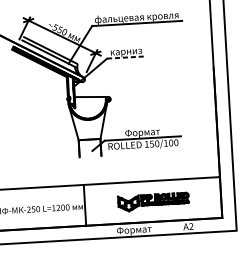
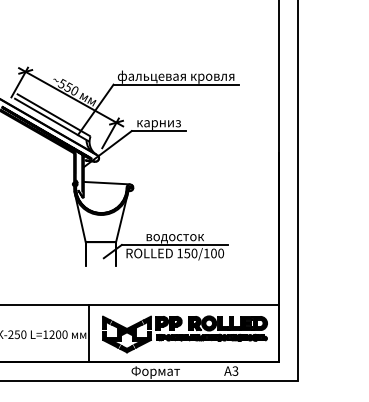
line: (127, 57) -> (159, 131), dashed -> solid
text: (142, 133) -> (174, 237), Формат -> водосток
part: (153, 202) -> (184, 334), size x1.67
text: (191, 226) -> (235, 371), A2 -> A3

